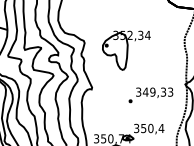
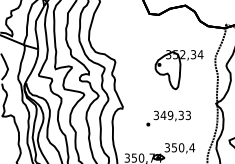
part: (125, 51) -> (178, 70), moved
text: (150, 95) -> (168, 118), moved

